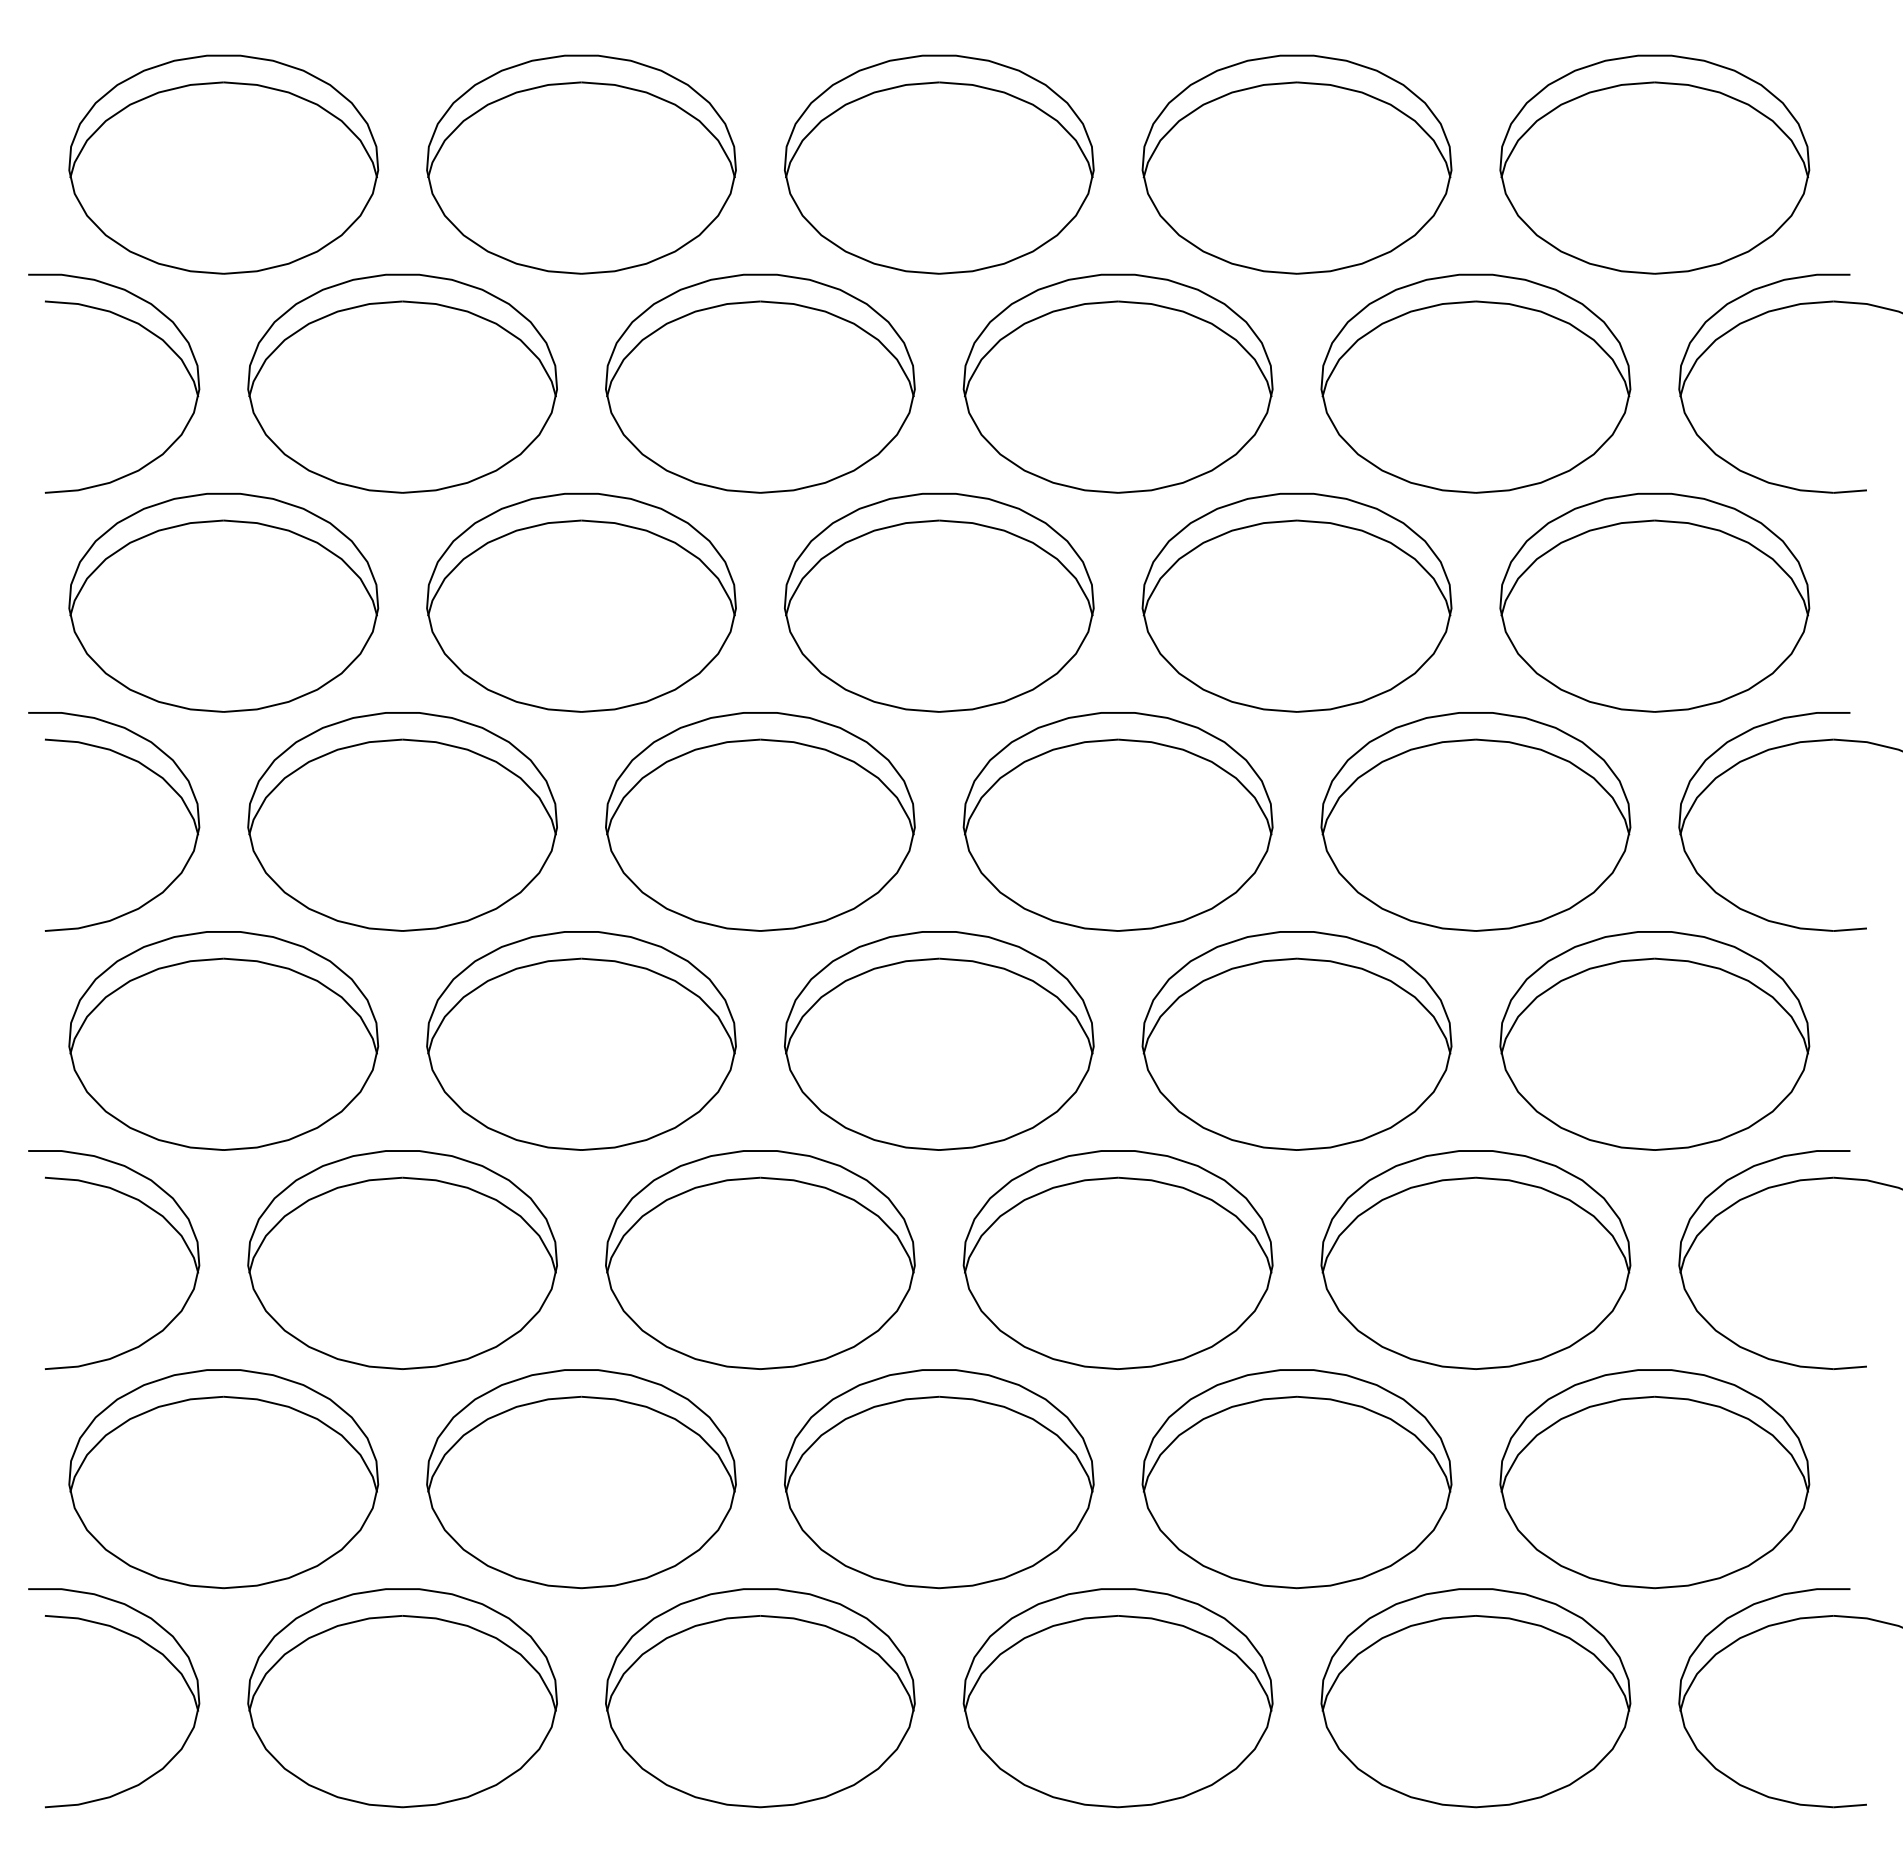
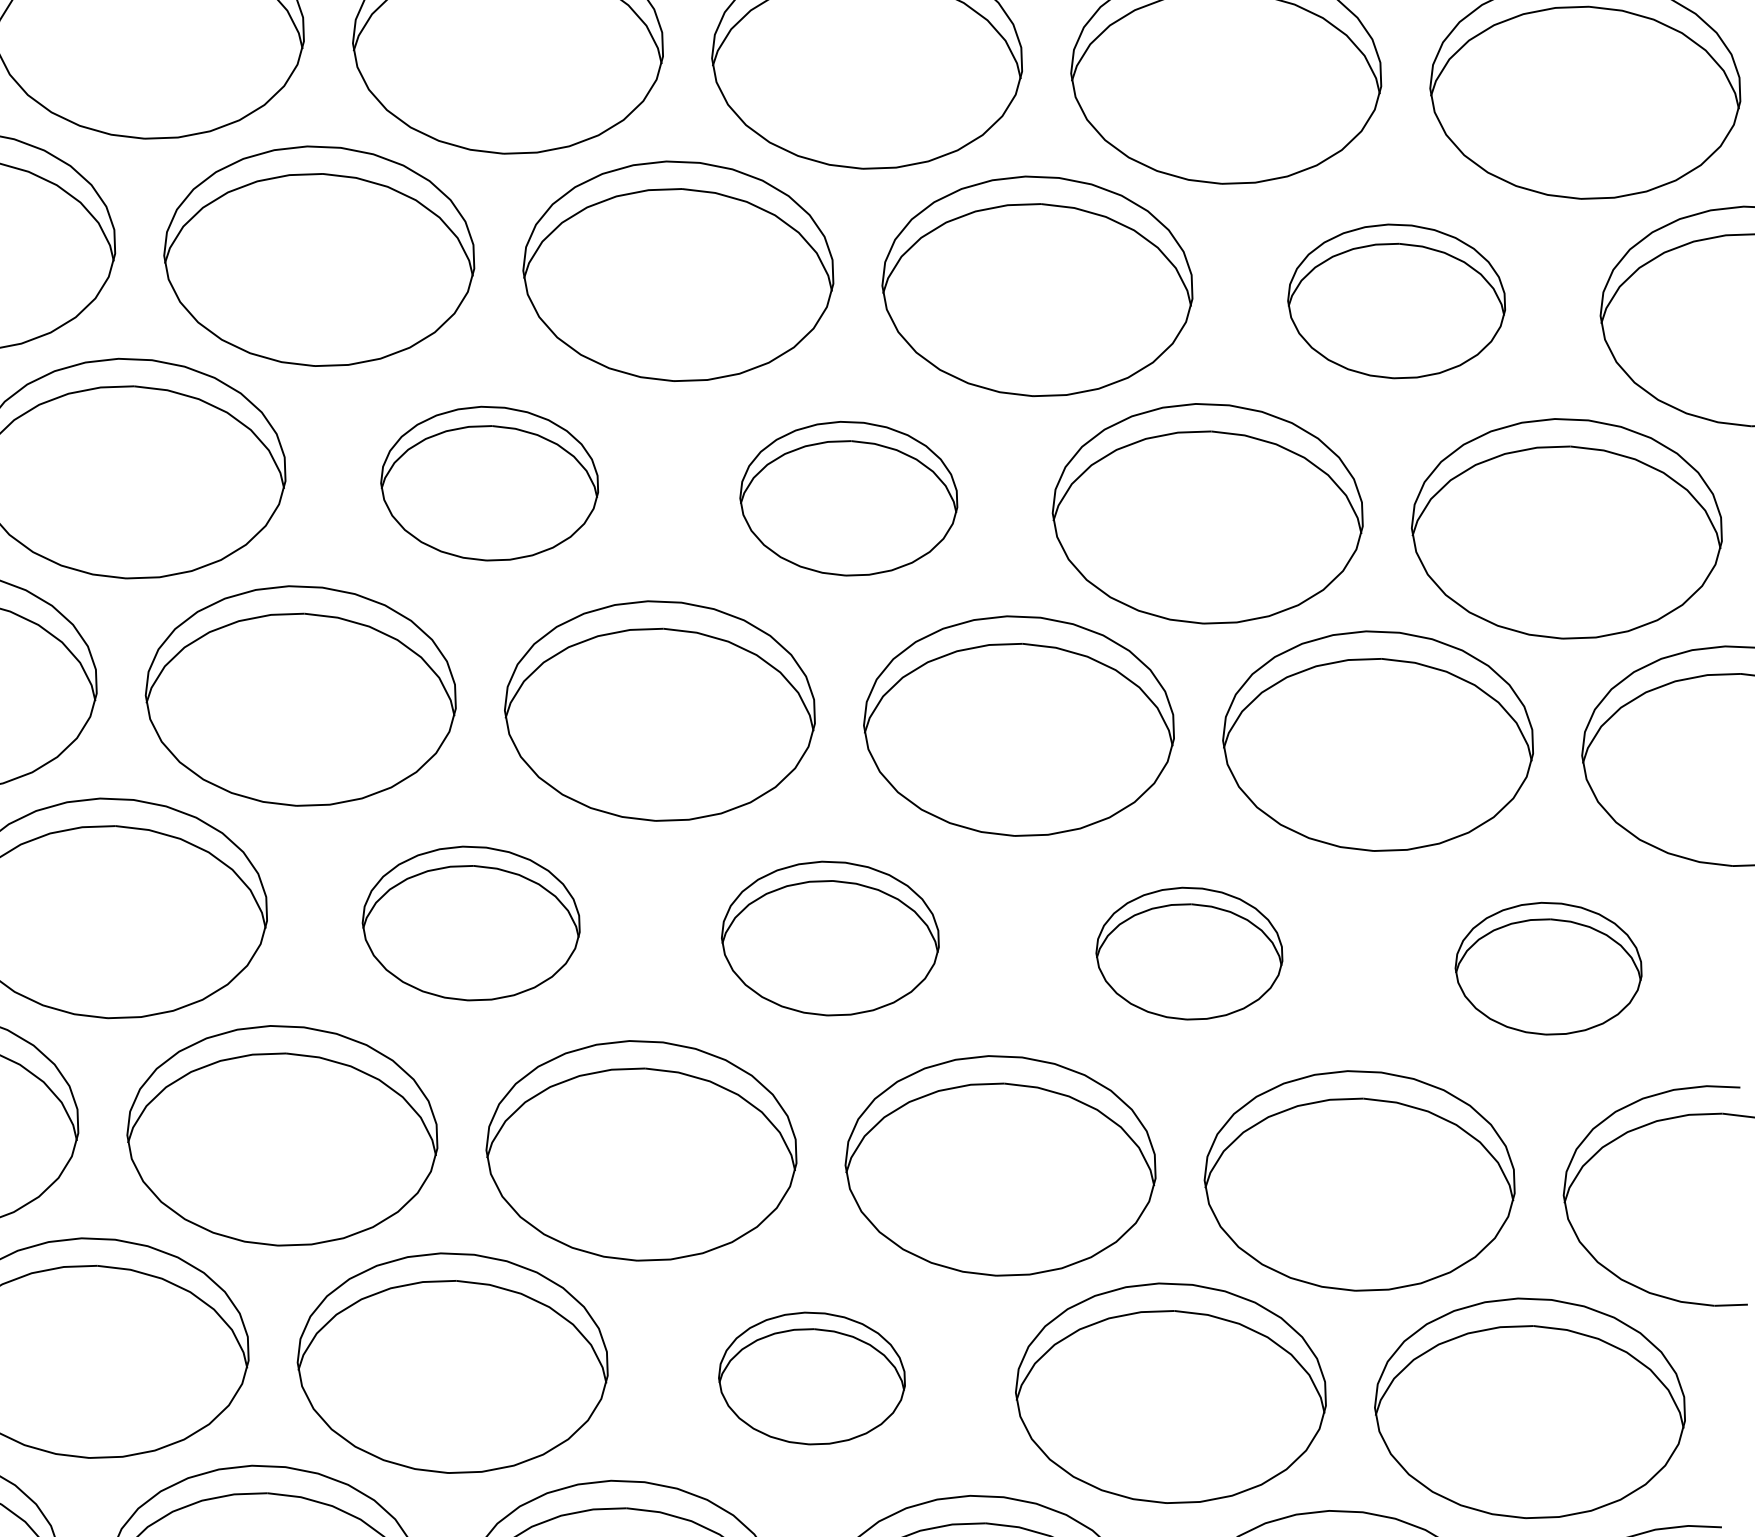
part: (1475, 383) -> (1396, 301), size x0.7
part: (581, 602) -> (489, 483), size x0.7
part: (939, 602) -> (849, 498), size x0.7
part: (581, 1040) -> (471, 923), size x0.7
part: (939, 1040) -> (830, 938), size x0.7
part: (1296, 1040) -> (1189, 953), size x0.6
part: (1654, 1040) -> (1548, 968), size x0.6
part: (939, 1479) -> (812, 1378), size x0.6

